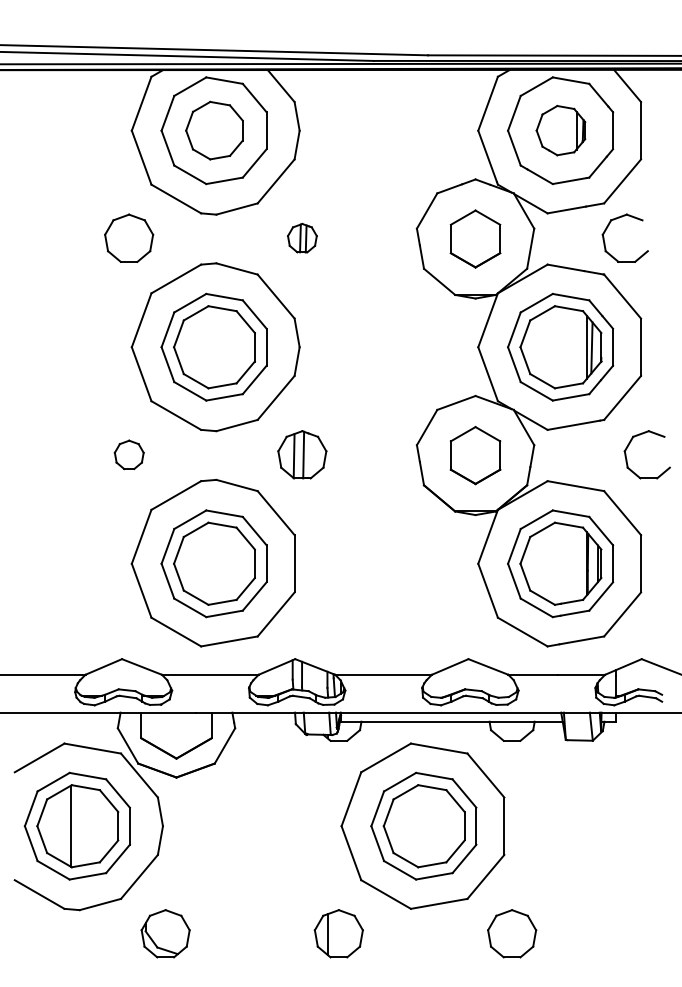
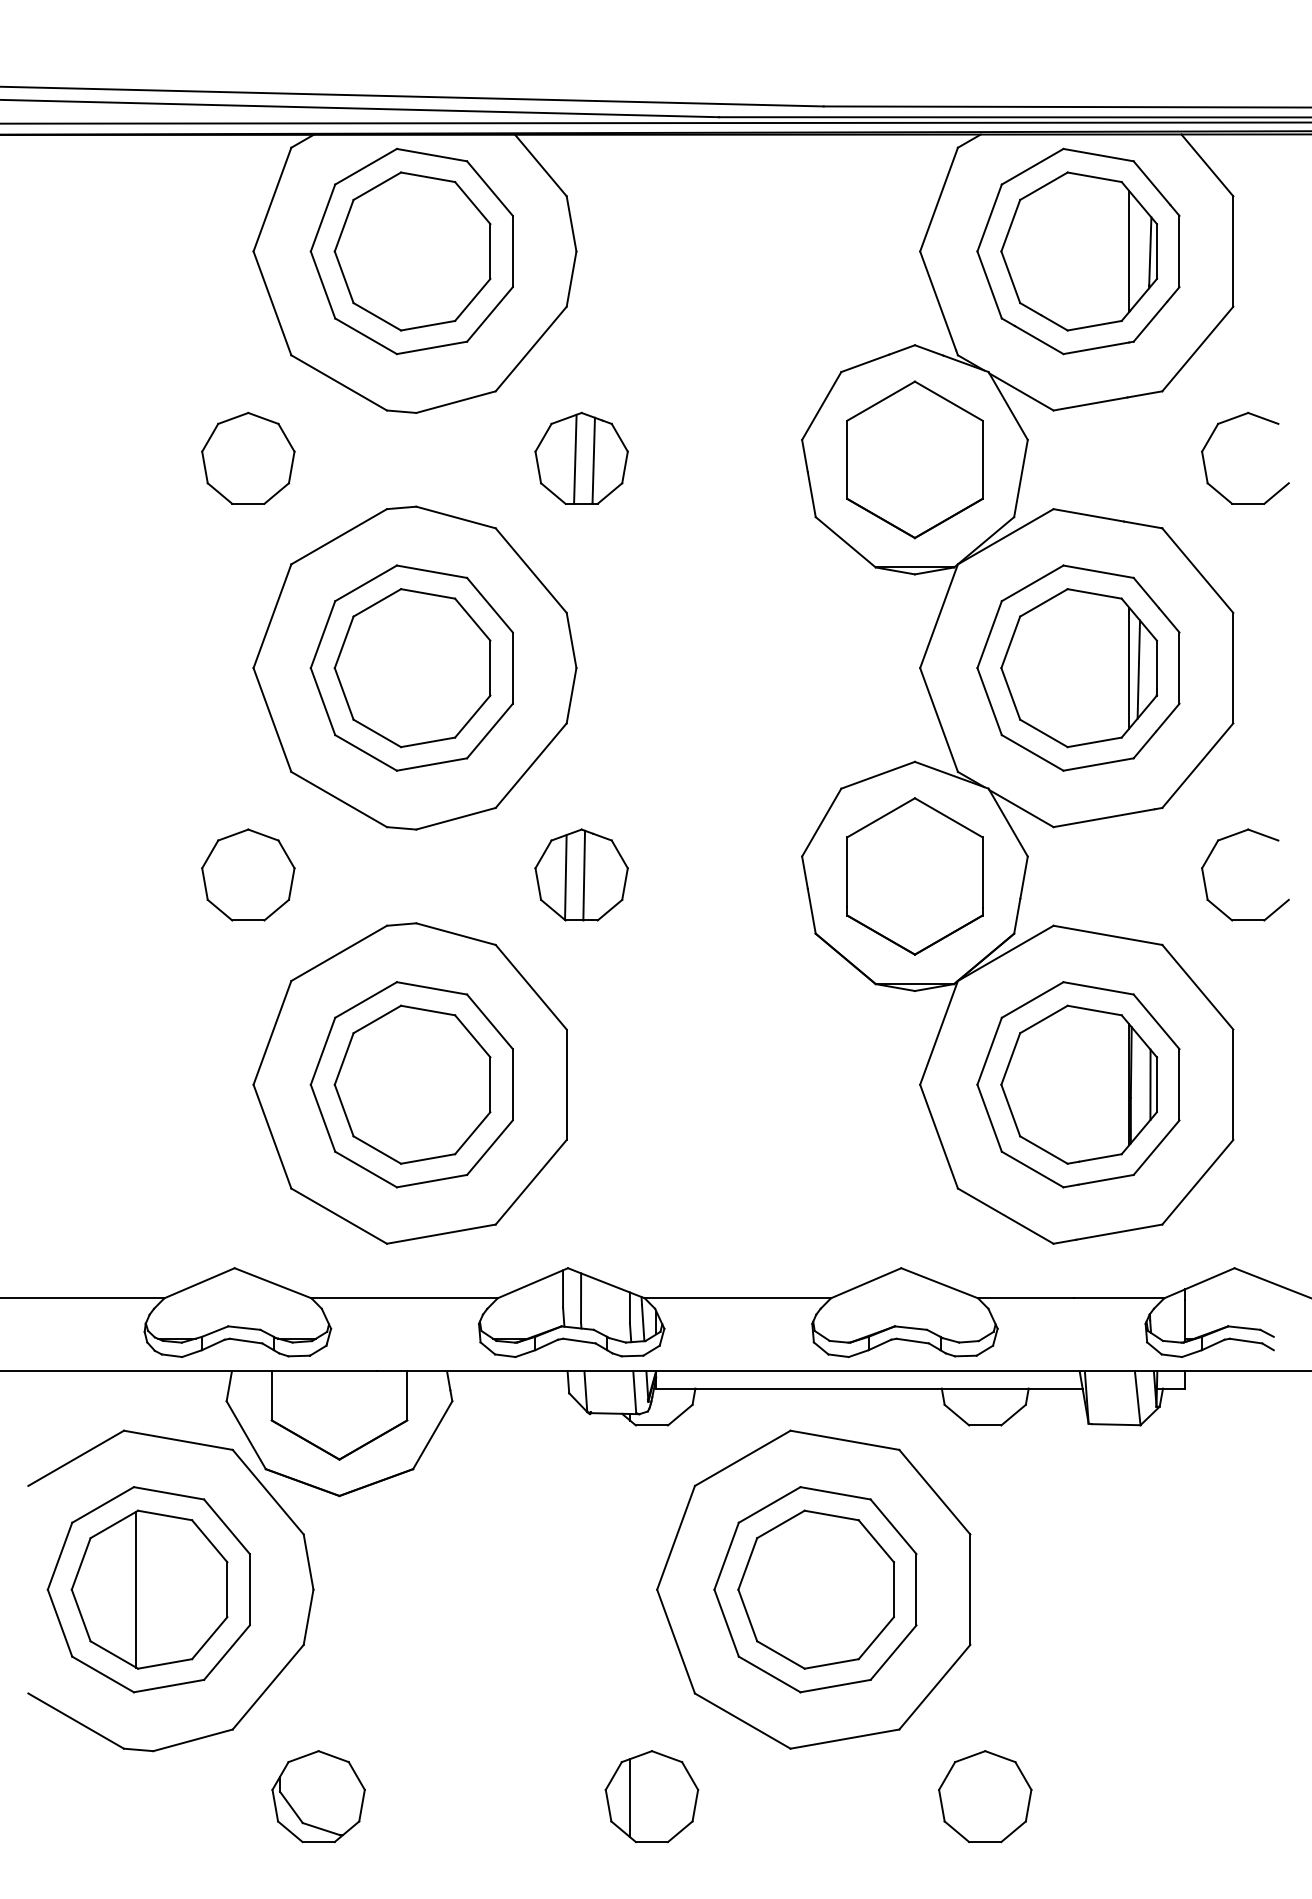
part: (214, 130) -> (412, 251), size x1.43
part: (560, 130) -> (1078, 251), size x1.67
part: (608, 227) -> (1213, 437), moved
part: (302, 237) -> (581, 456), size x1.67
part: (475, 238) -> (914, 458), size x1.43
part: (129, 454) -> (249, 874), size x1.67
part: (475, 455) -> (914, 876), size x1.43

